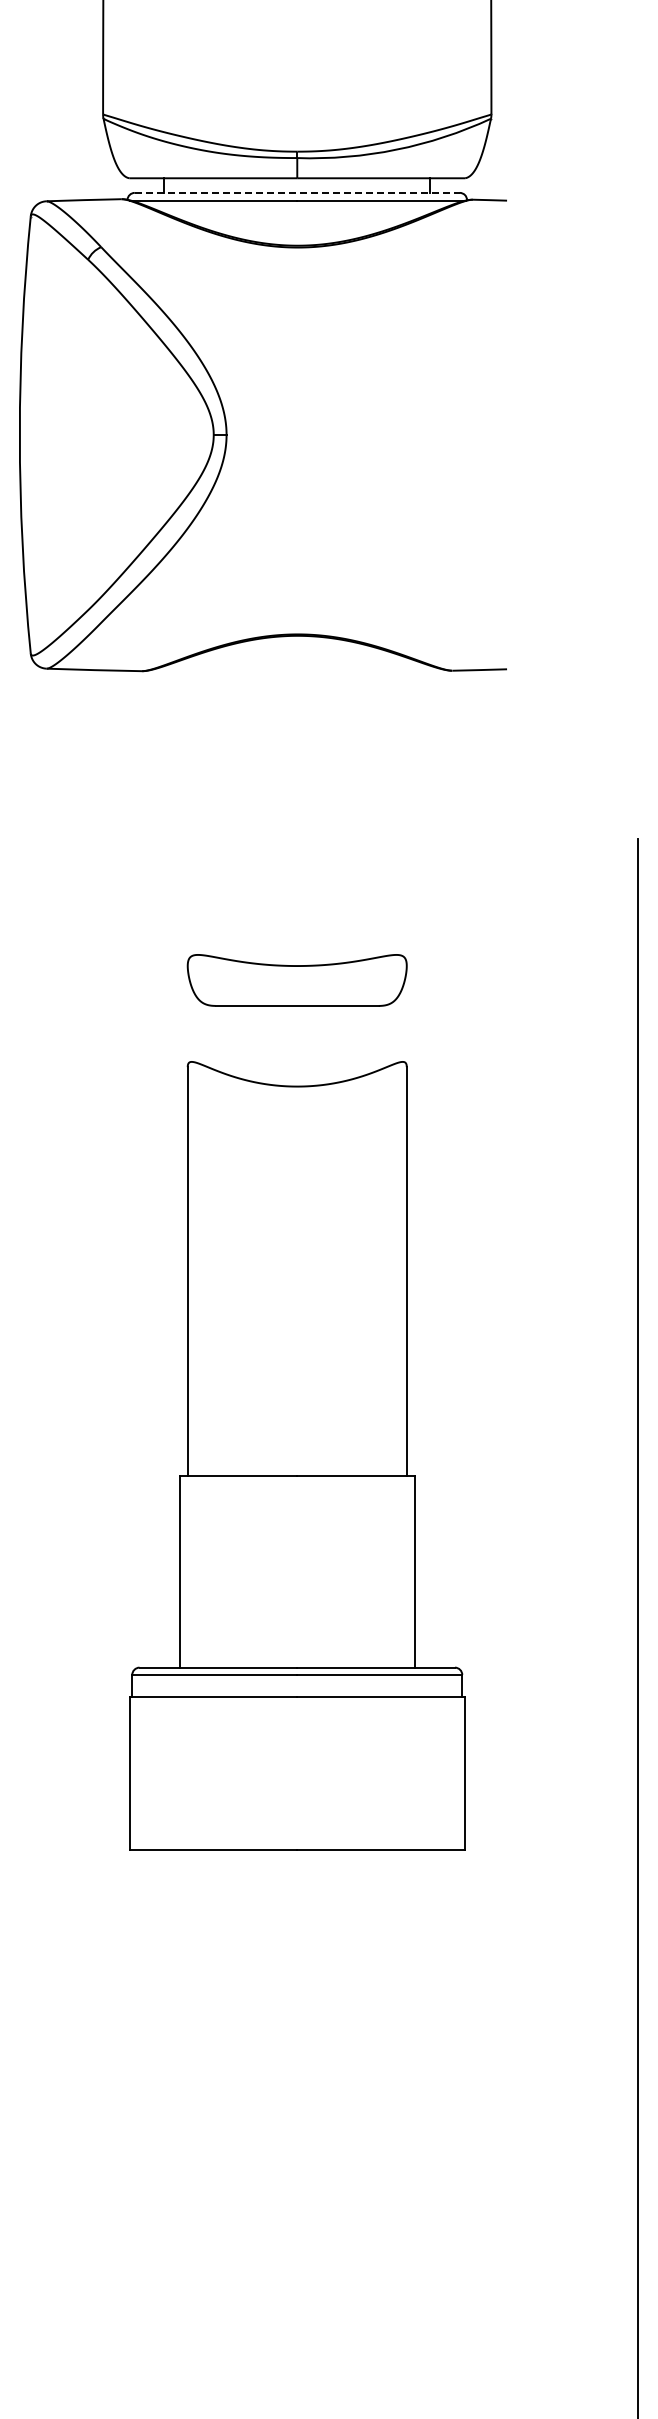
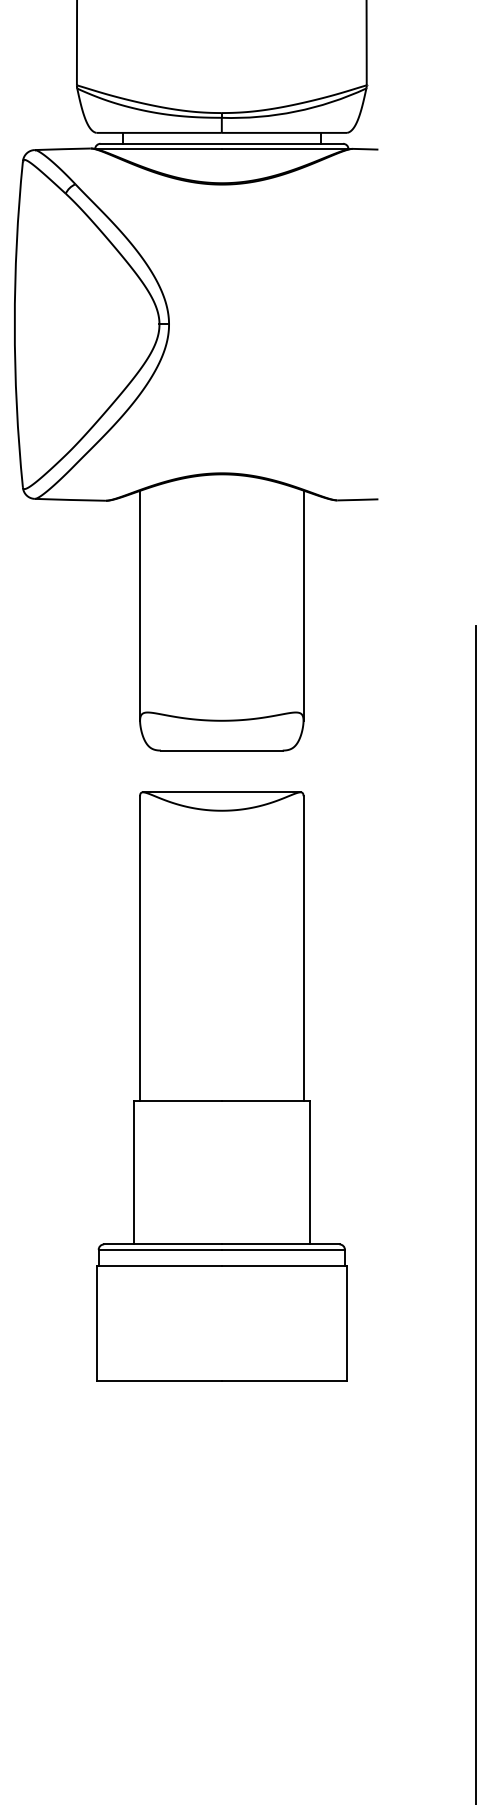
line: (297, 192) -> (221, 143), dashed -> solid
line: (187, 811) -> (139, 605), added
line: (406, 811) -> (303, 605), added
line: (296, 1061) -> (221, 792), added

